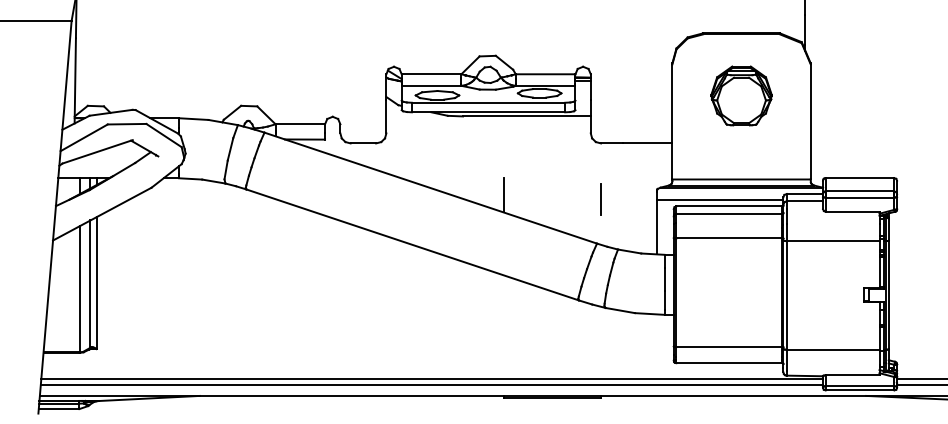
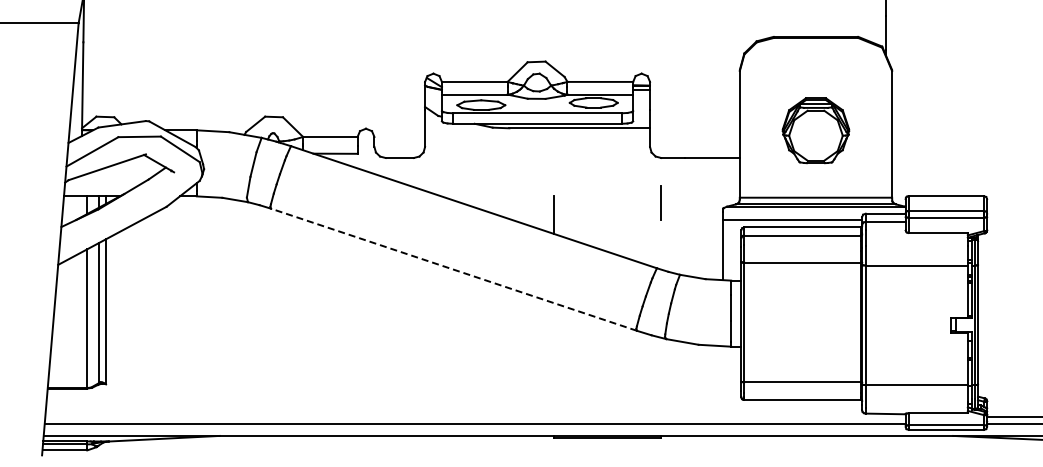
part: (741, 95) -> (815, 130), moved
line: (600, 199) -> (660, 202), moved
line: (413, 244) -> (454, 269), solid -> dashed
line: (432, 379) -> (475, 417), removed

